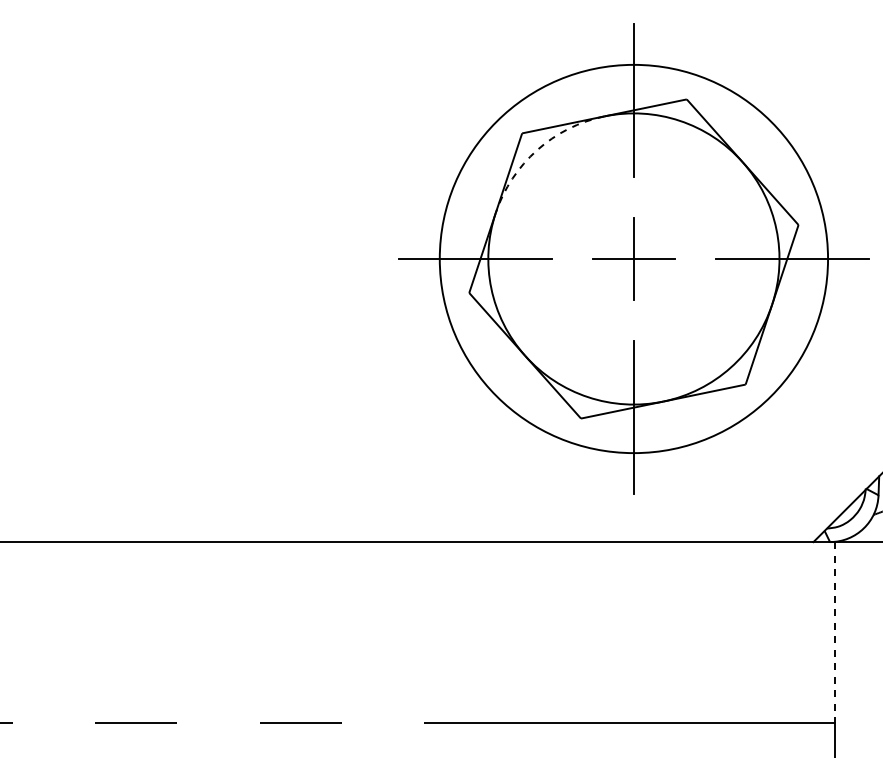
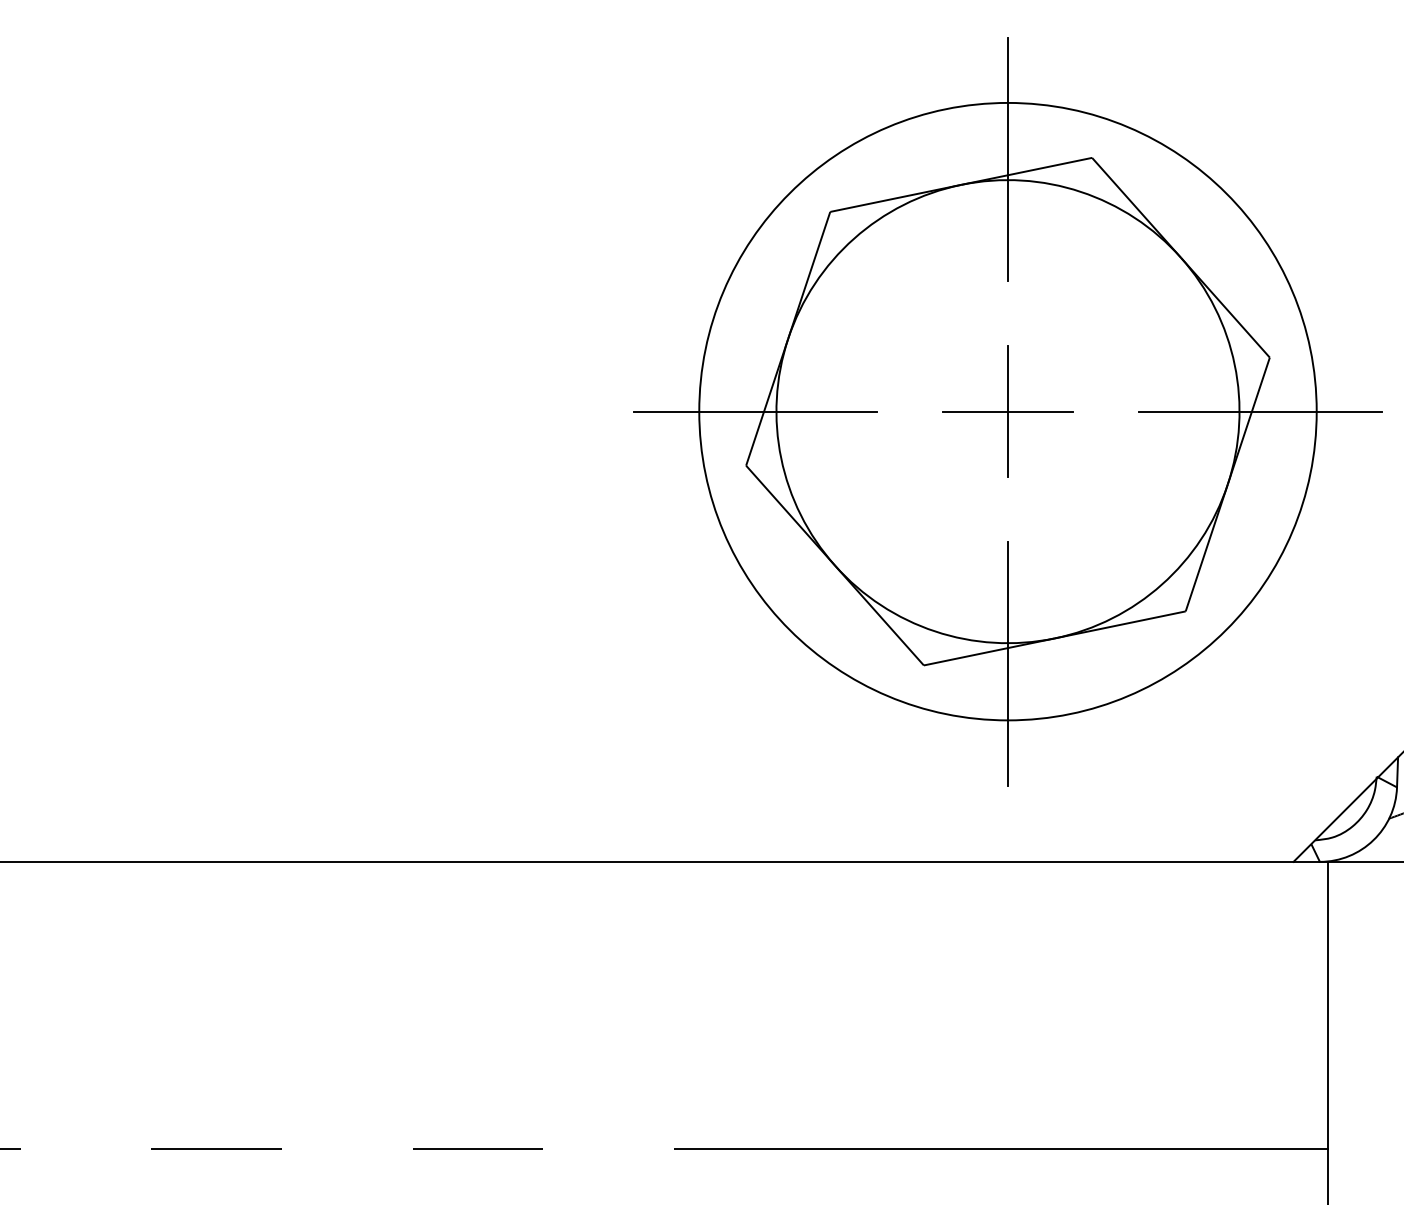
arc: (537, 150) -> (854, 239), dashed -> solid
line: (834, 632) -> (1326, 1005), dashed -> solid

